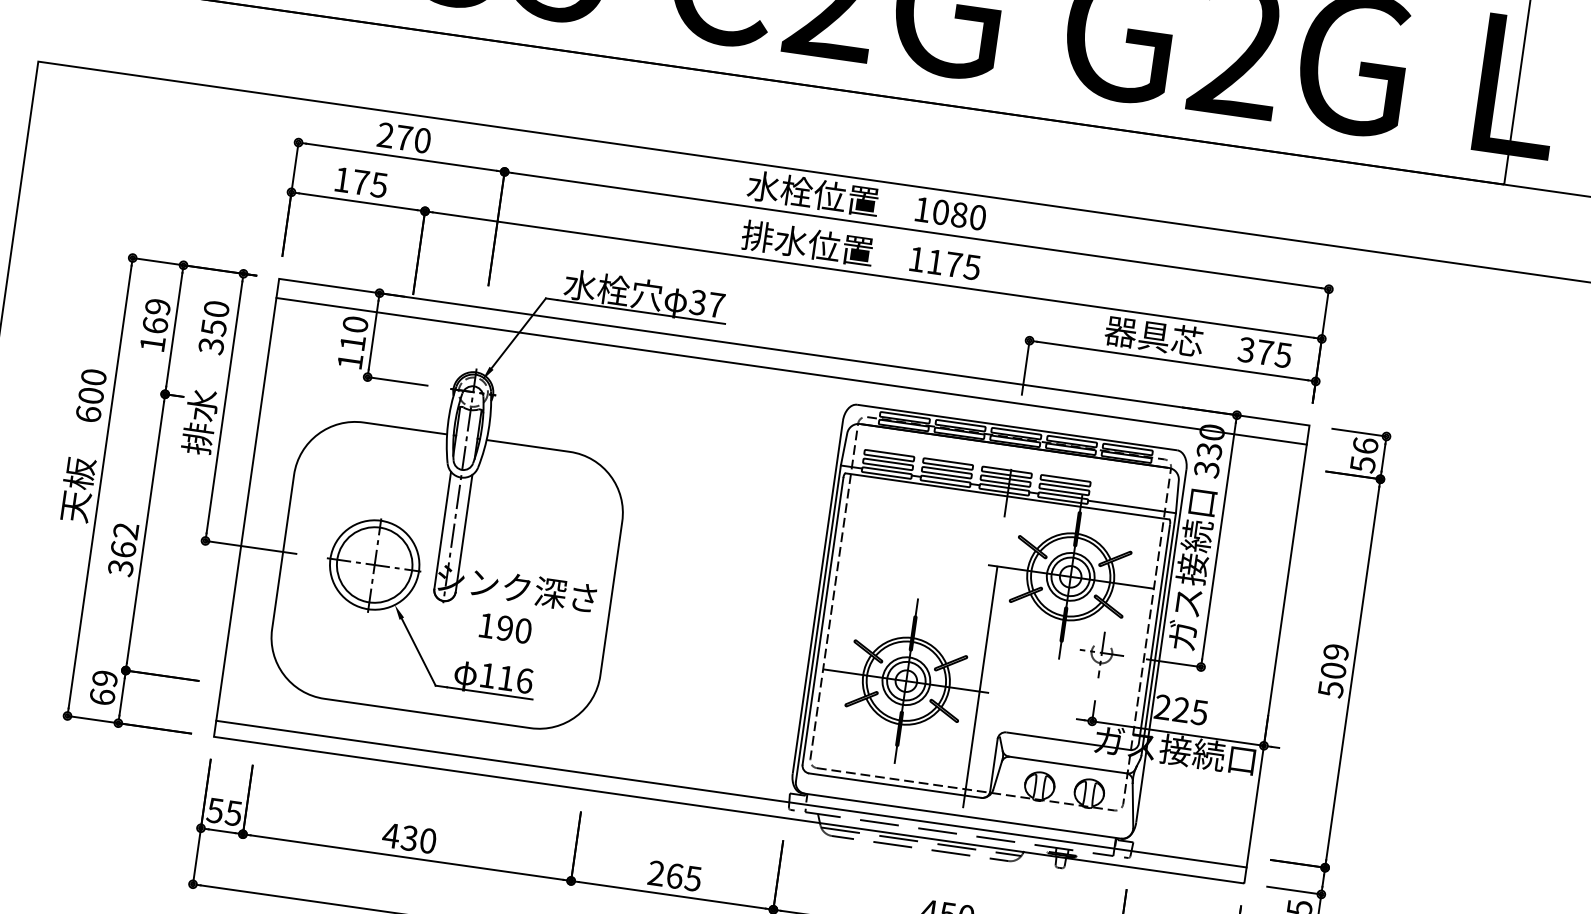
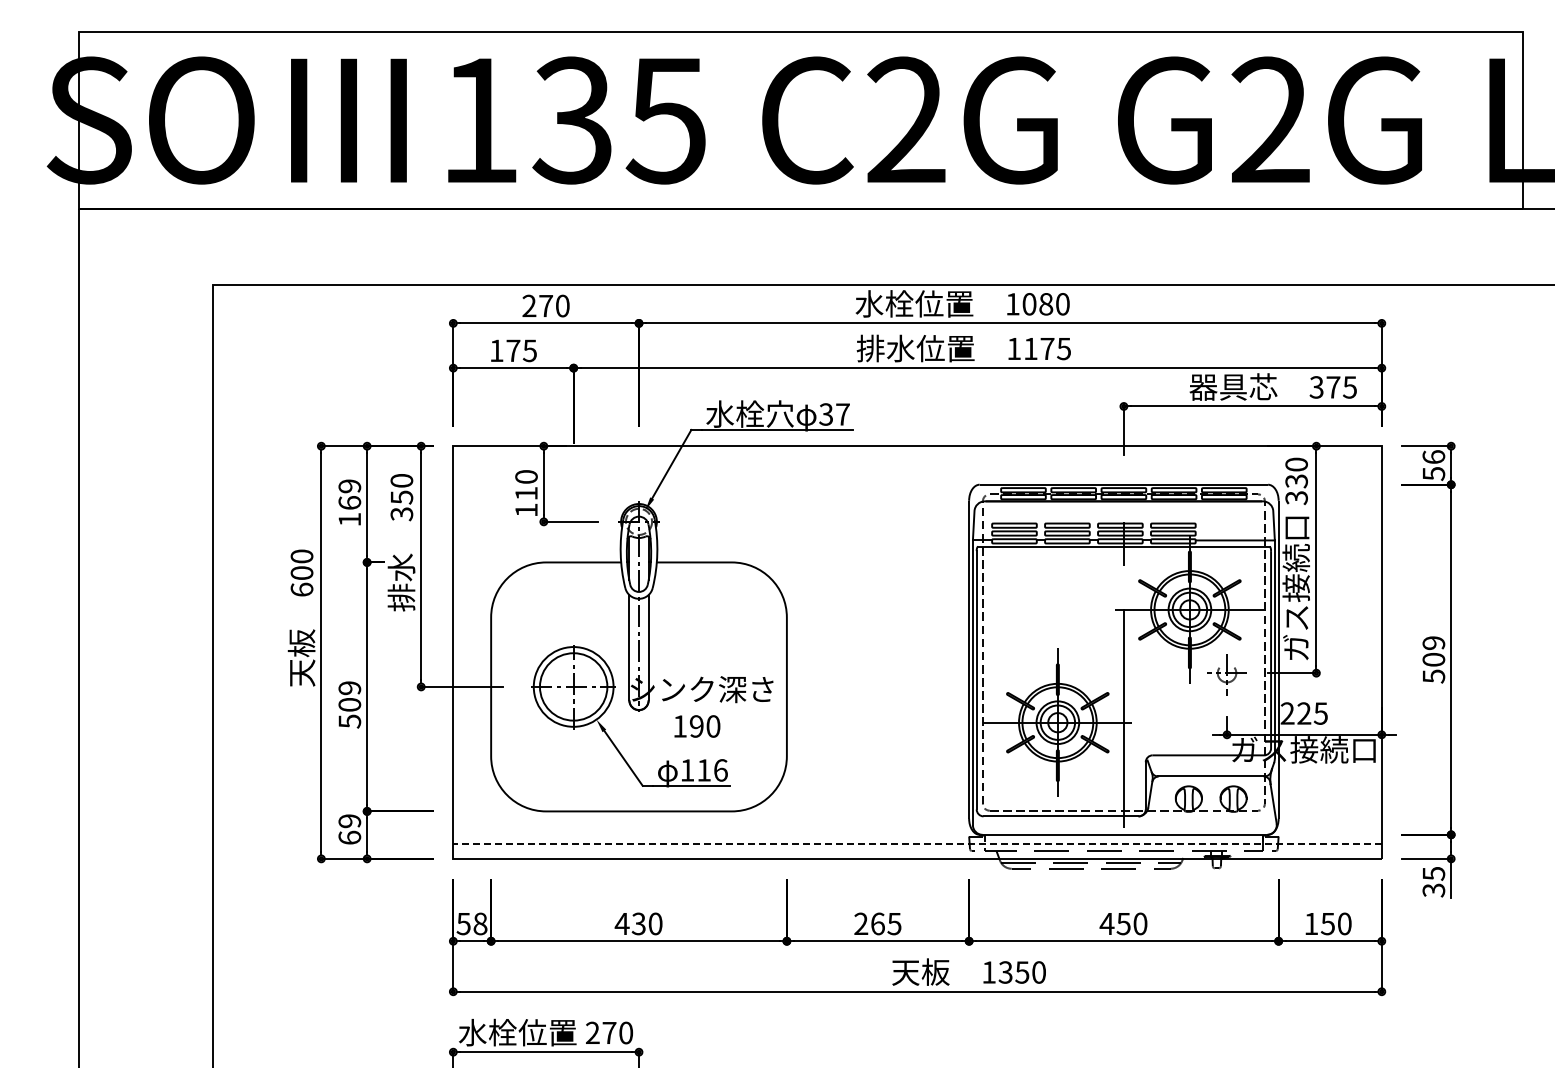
line: (791, 371) -> (917, 463), removed
text: (123, 549) -> (349, 704), 362 -> 509
line: (731, 794) -> (917, 844), solid -> dashed
text: (233, 812) -> (480, 923), 55 -> 58

